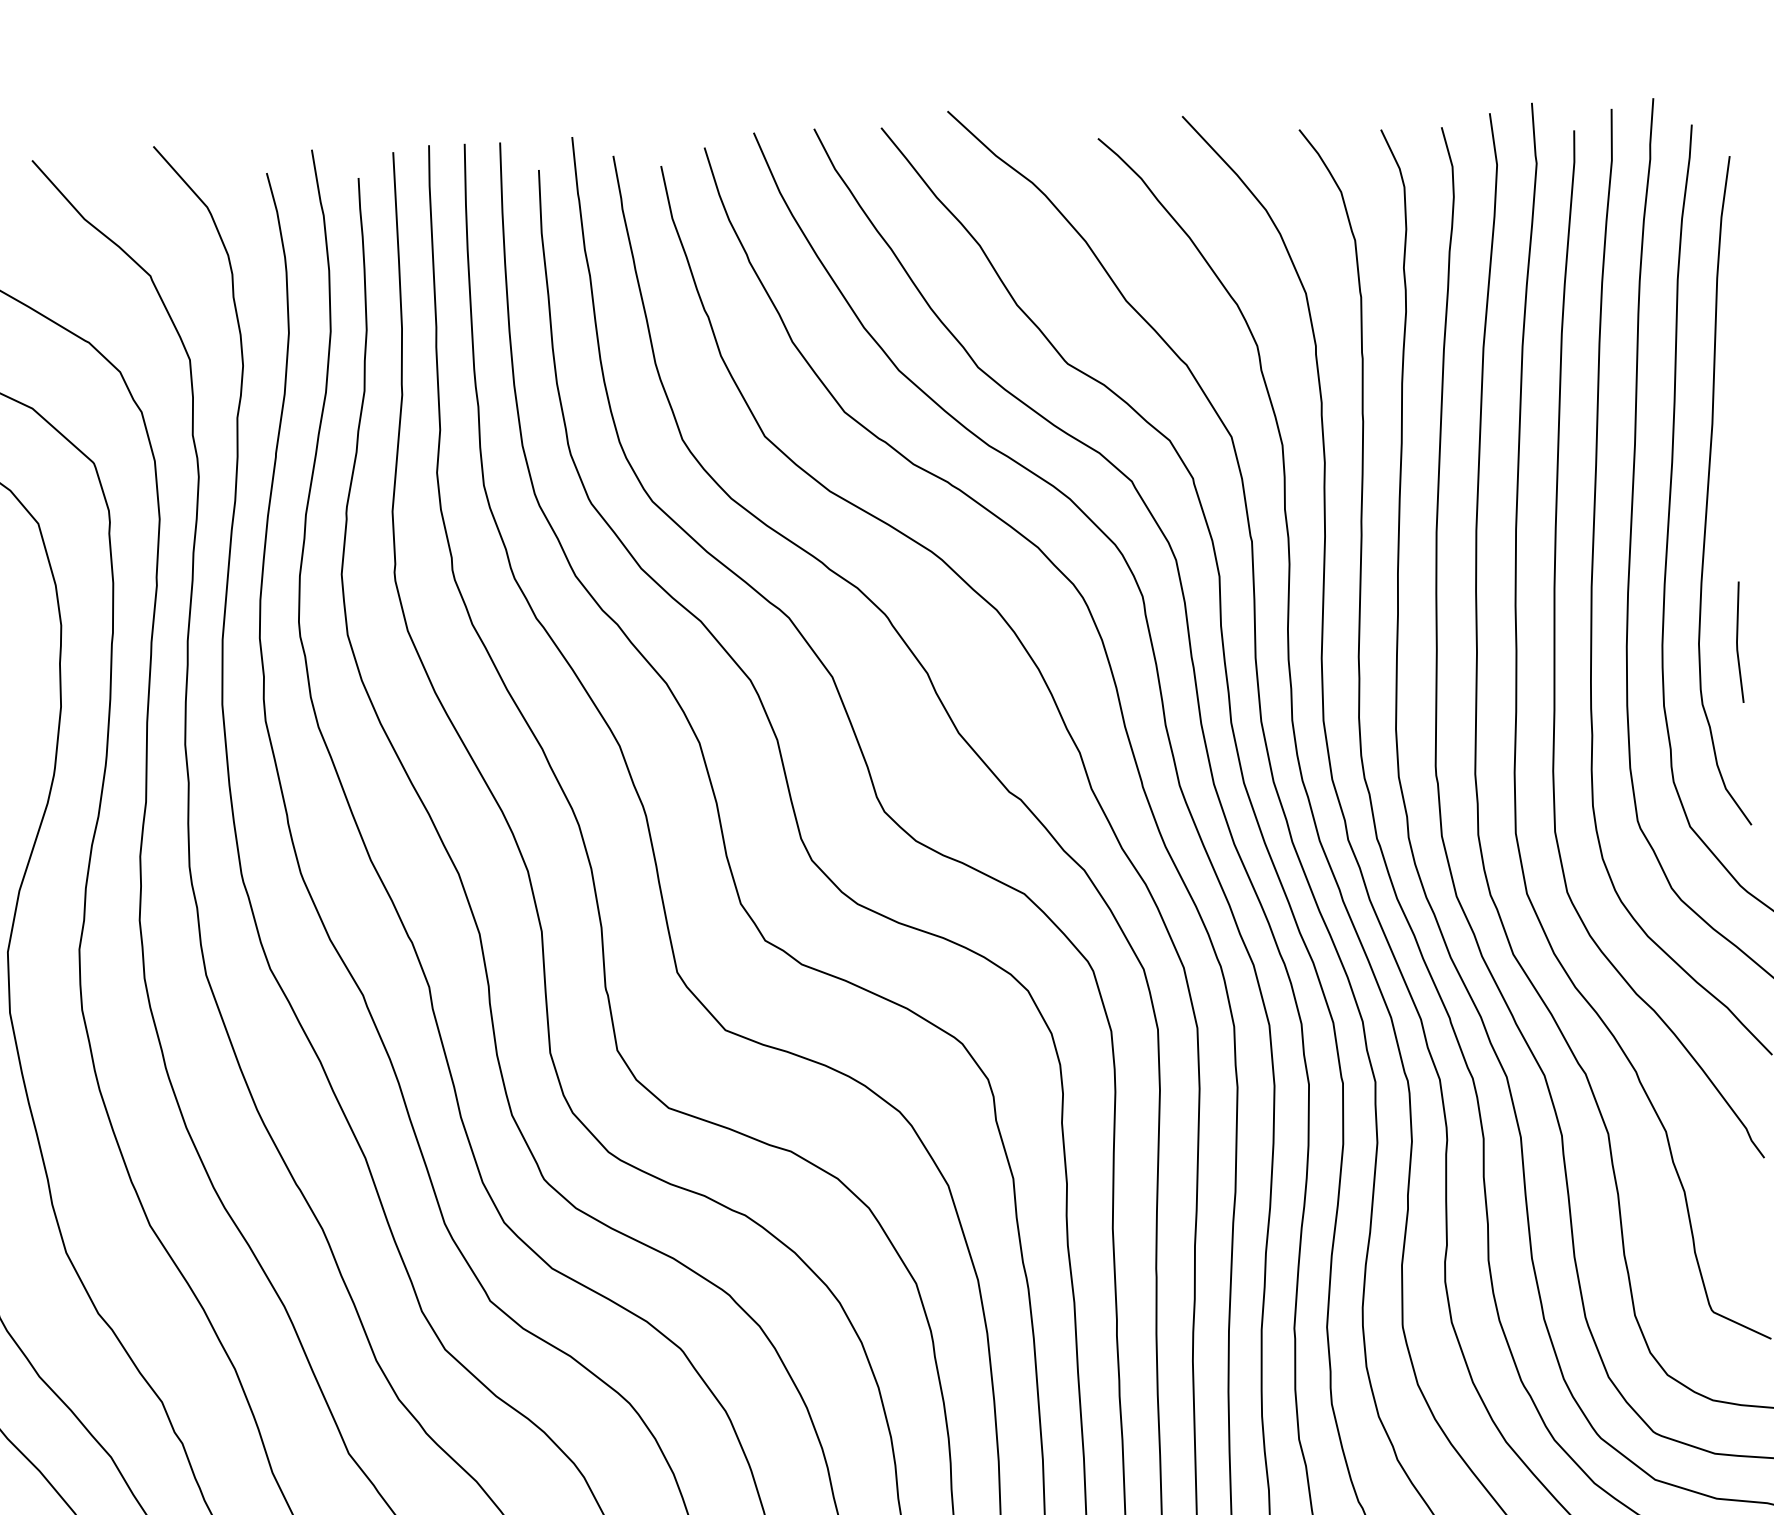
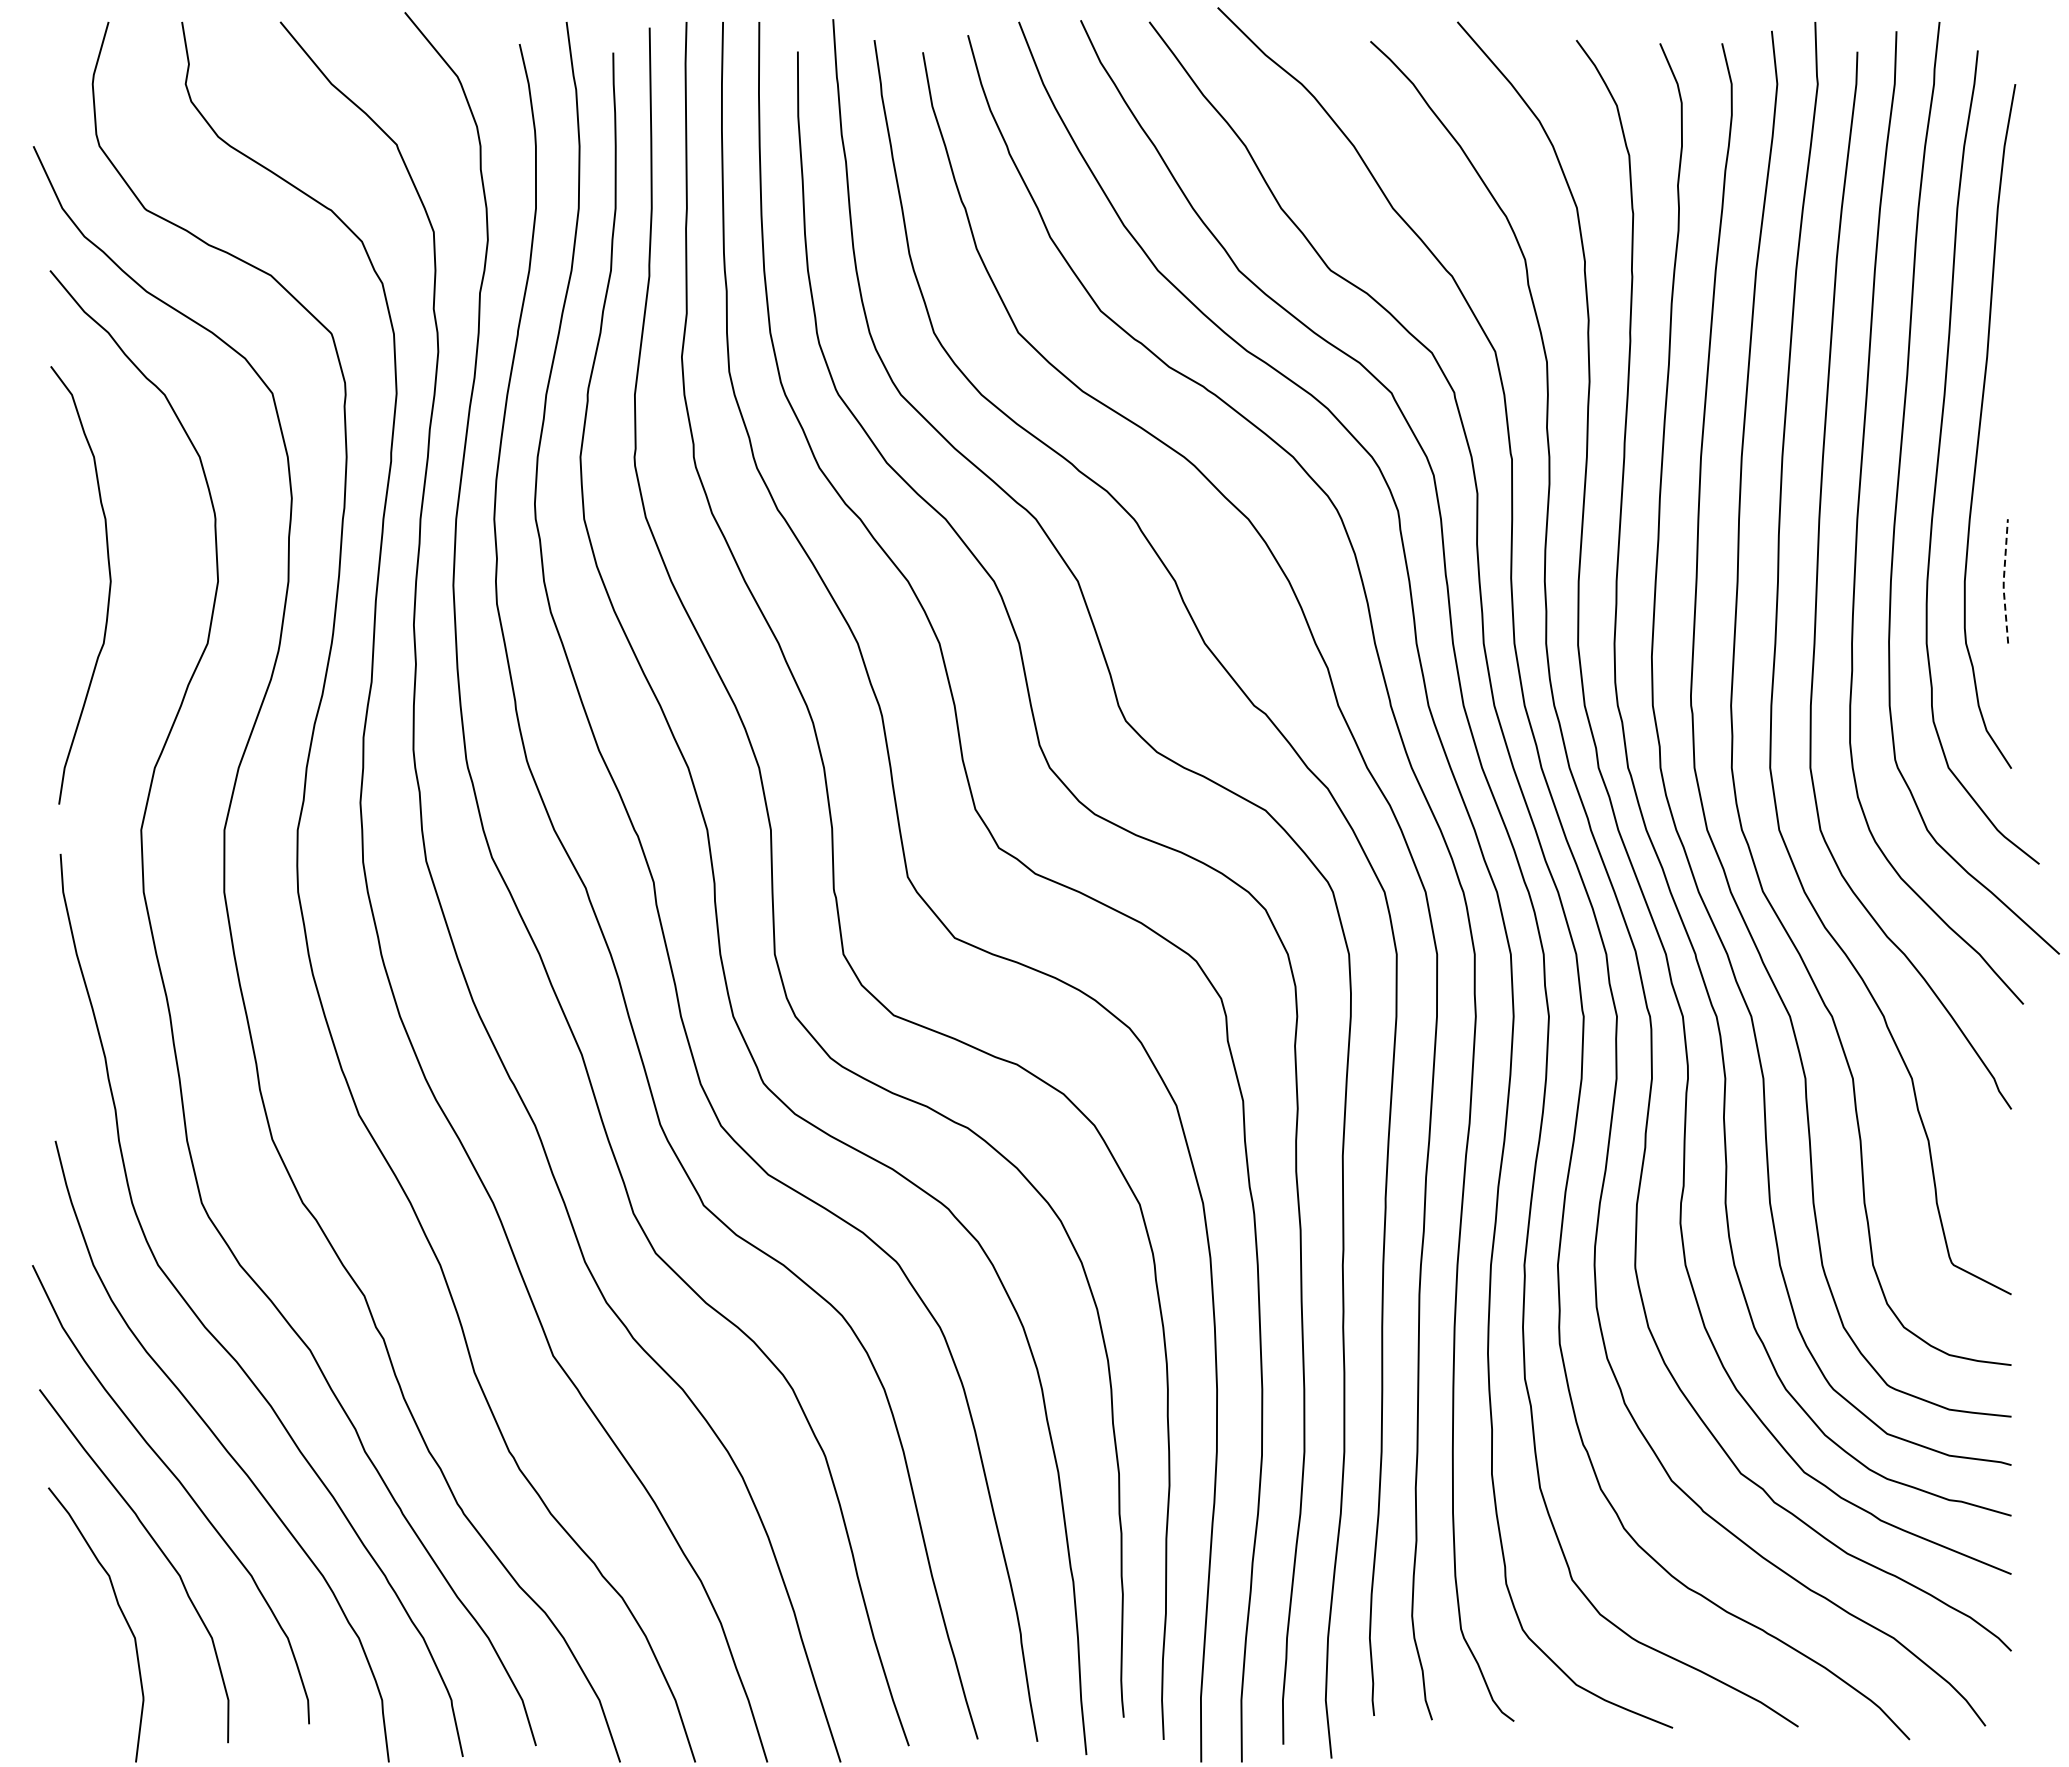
line: (1736, 642) -> (2003, 581), solid -> dashed

